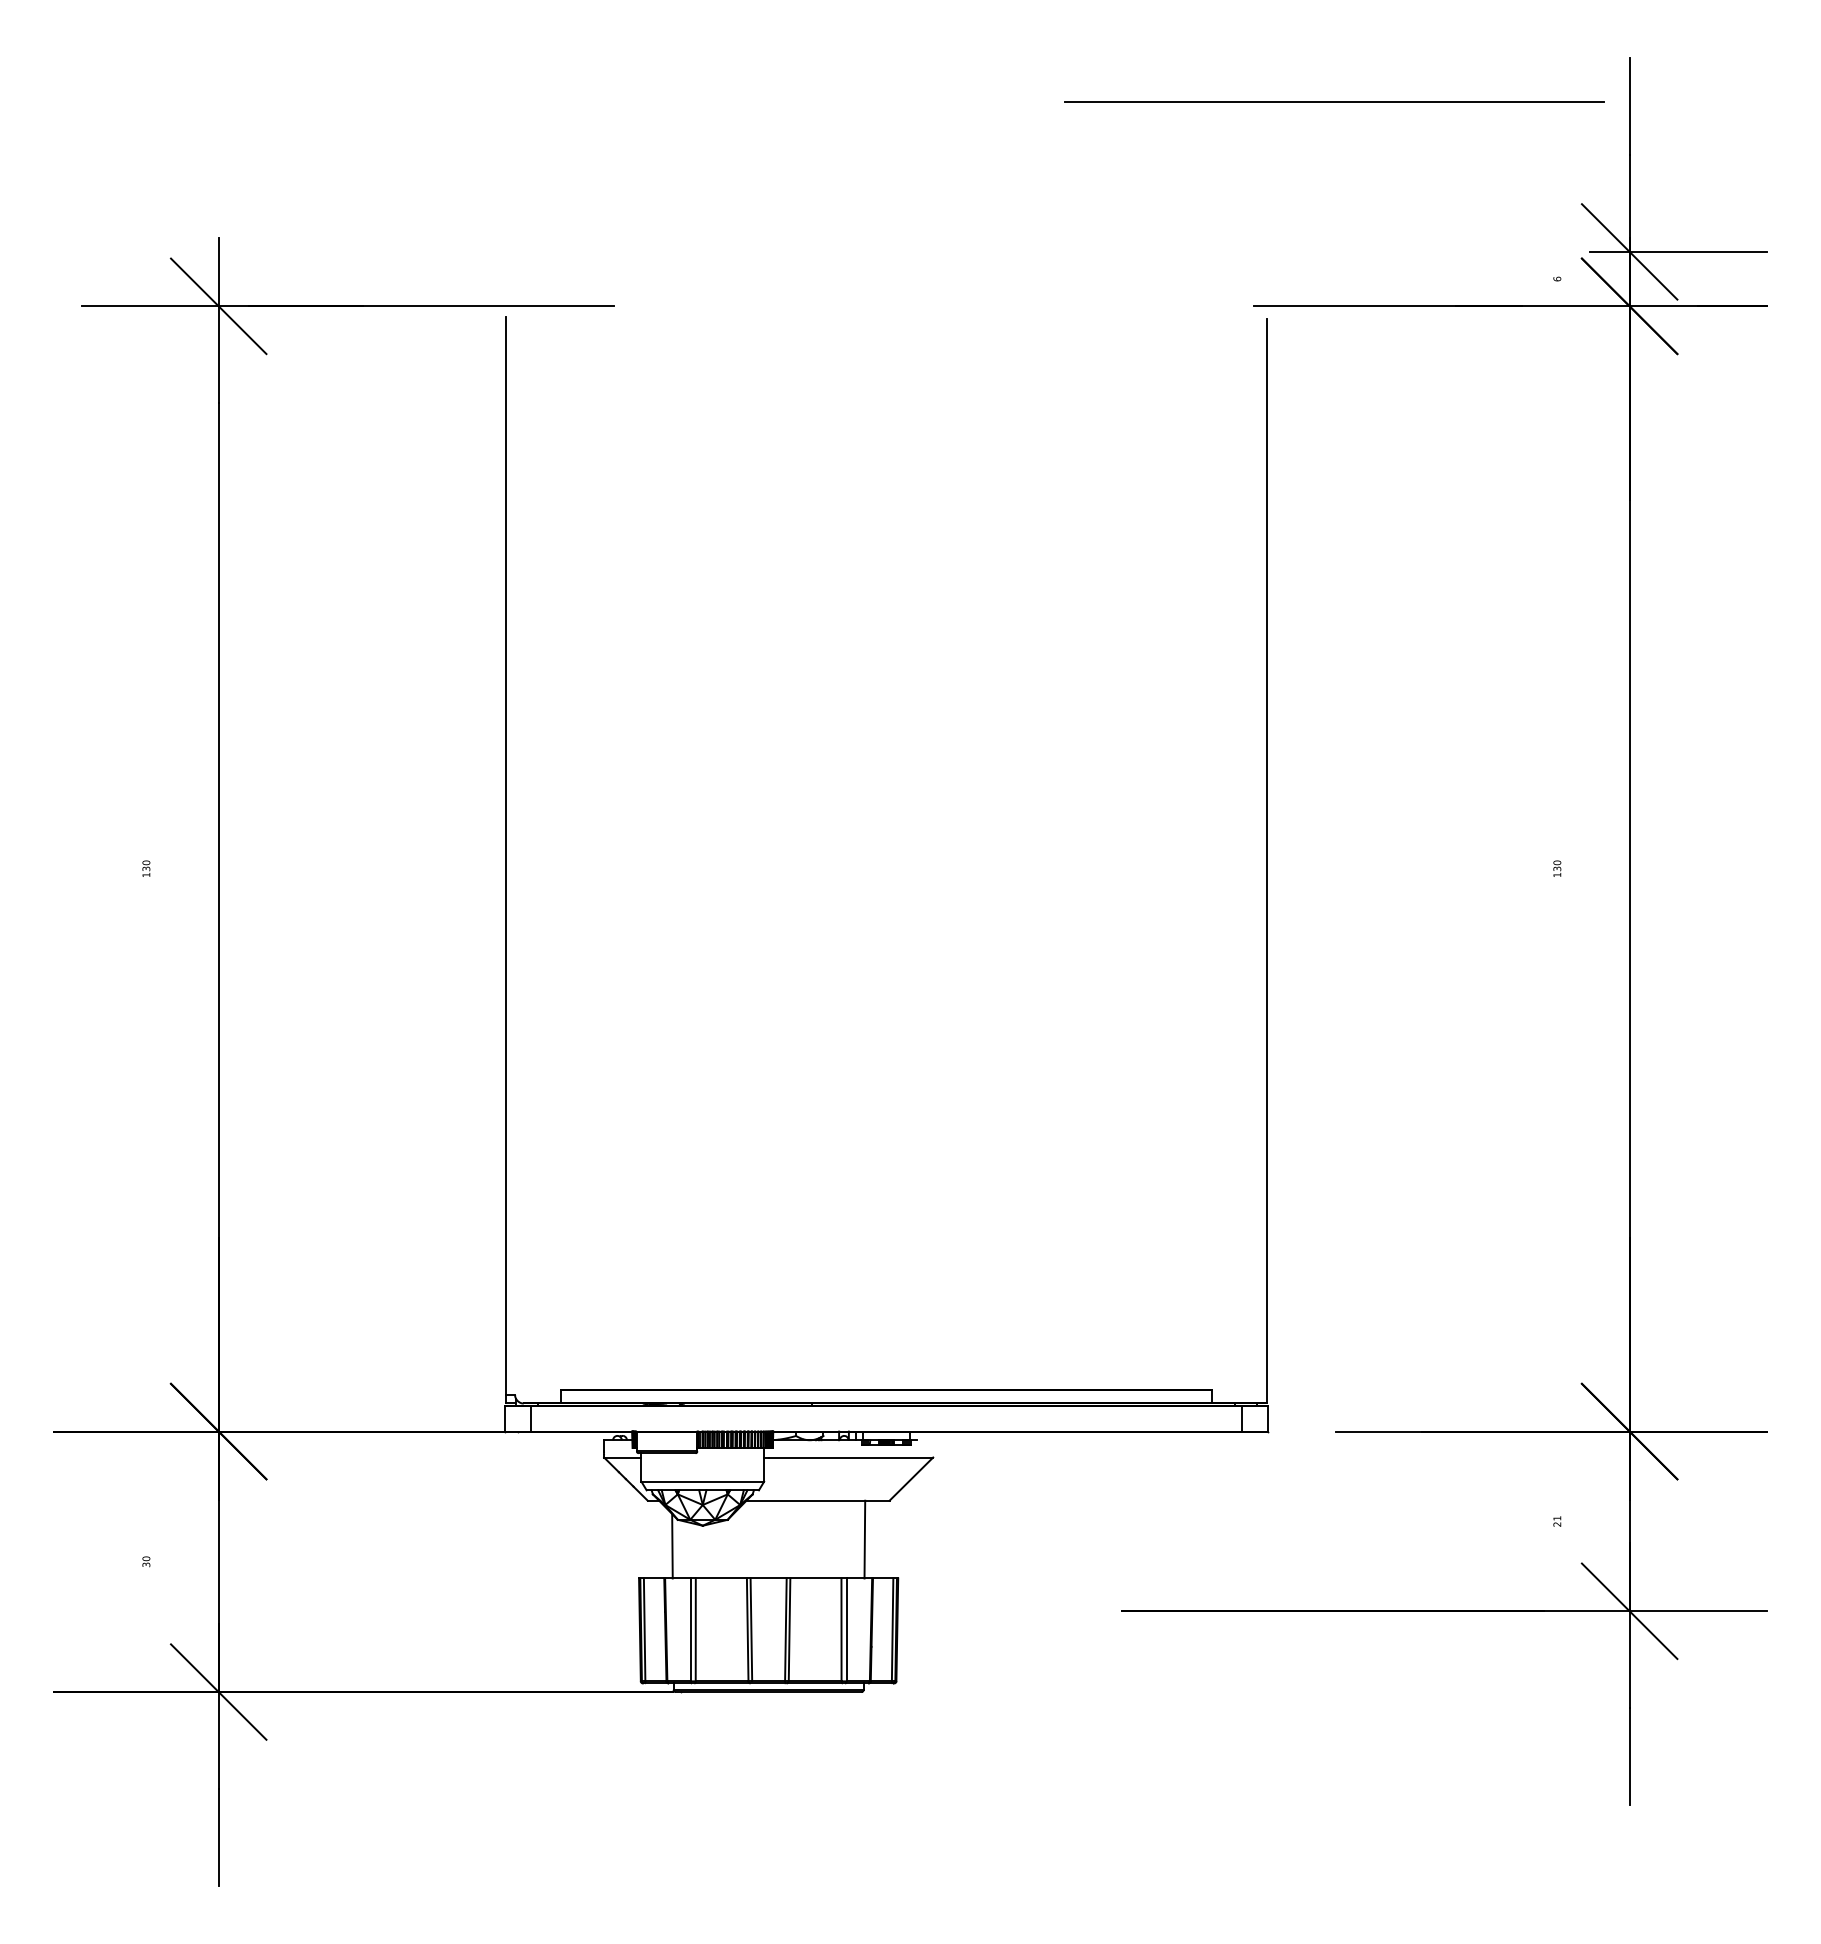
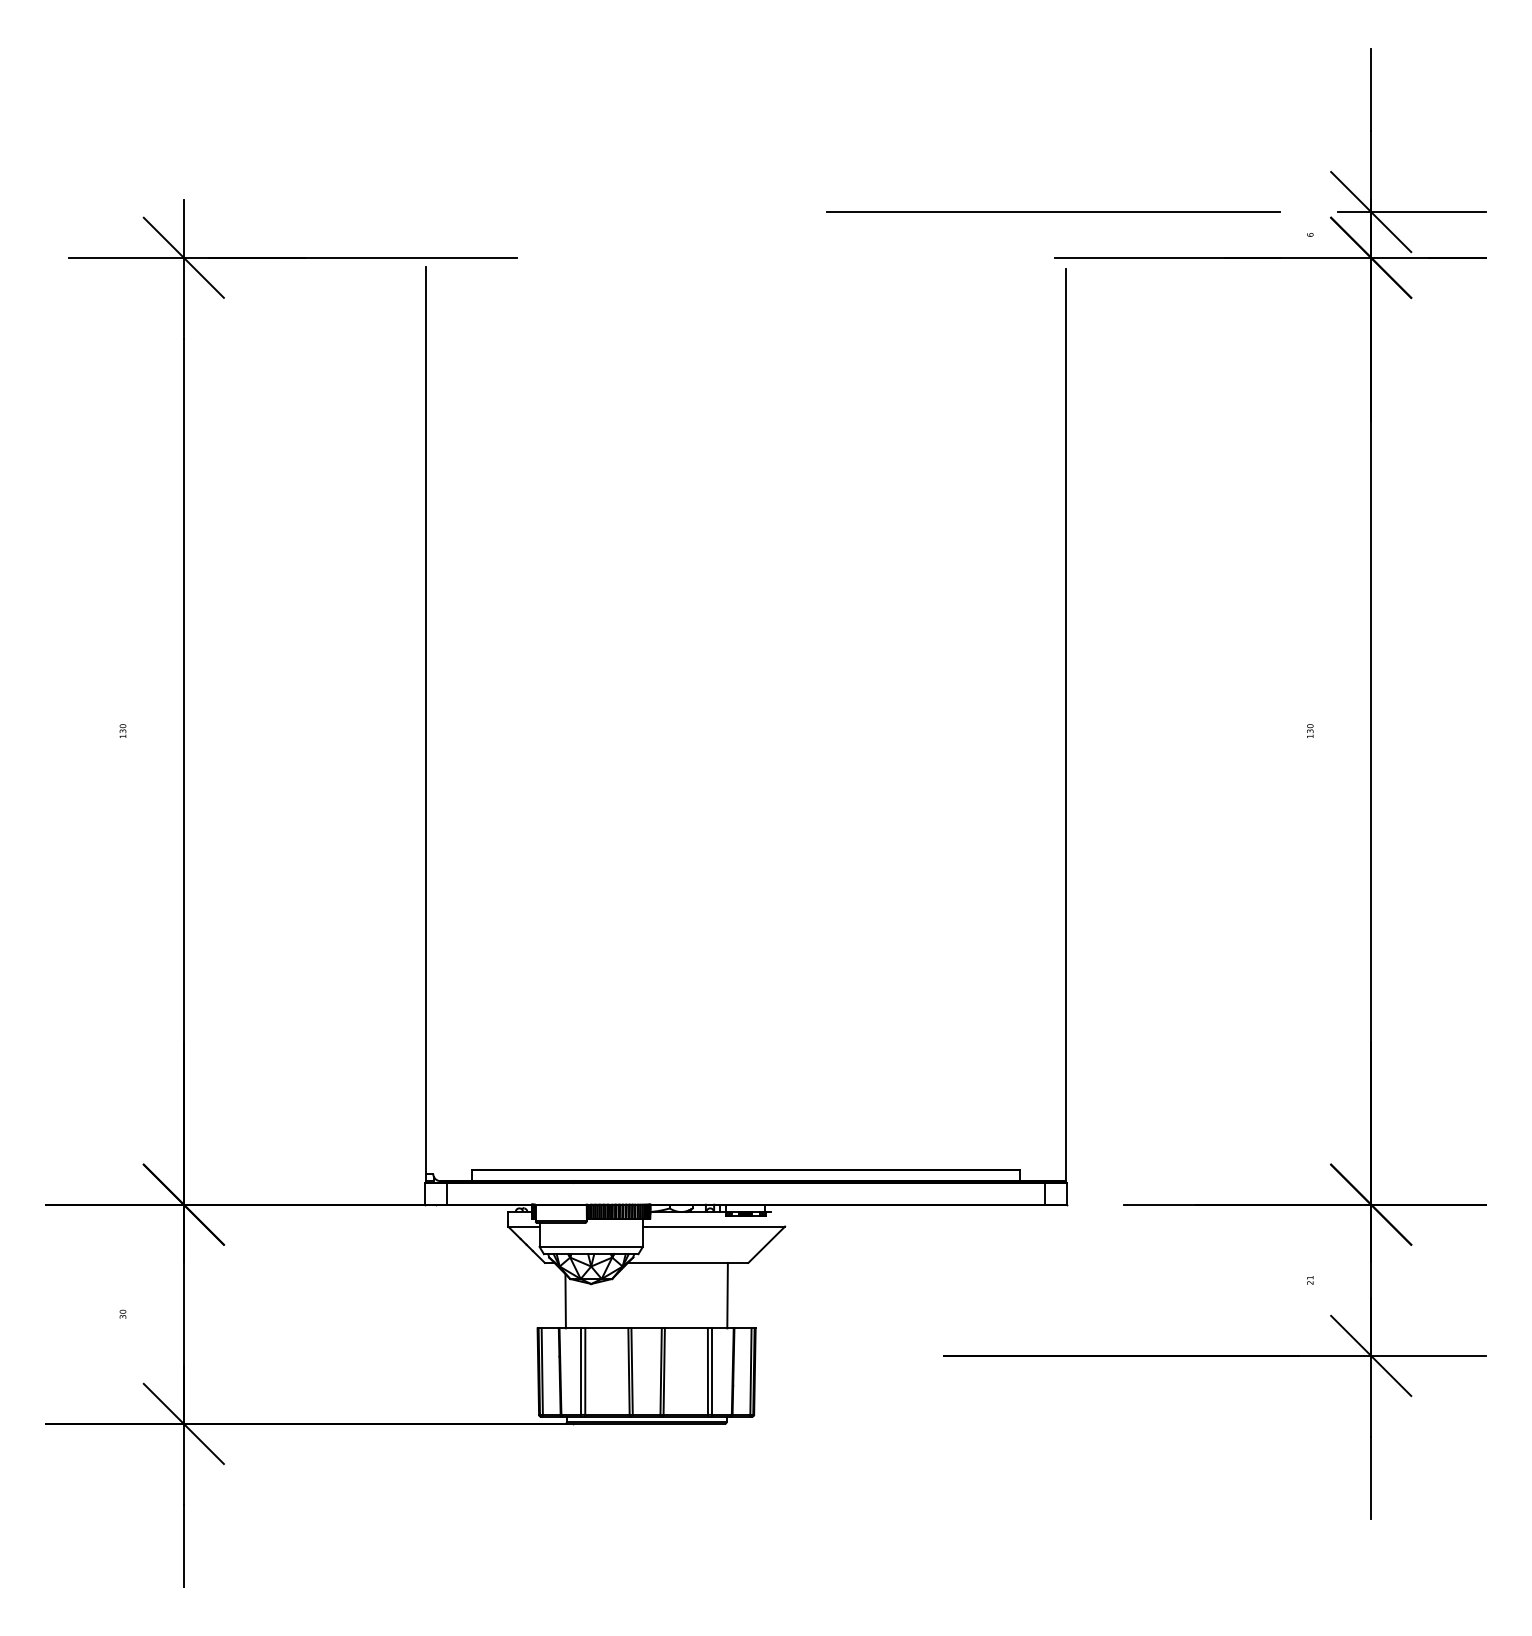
line: (1334, 101) -> (1053, 211), moved

